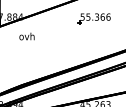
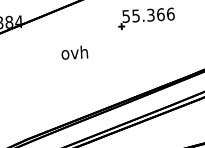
text: (26, 36) -> (73, 52), moved

